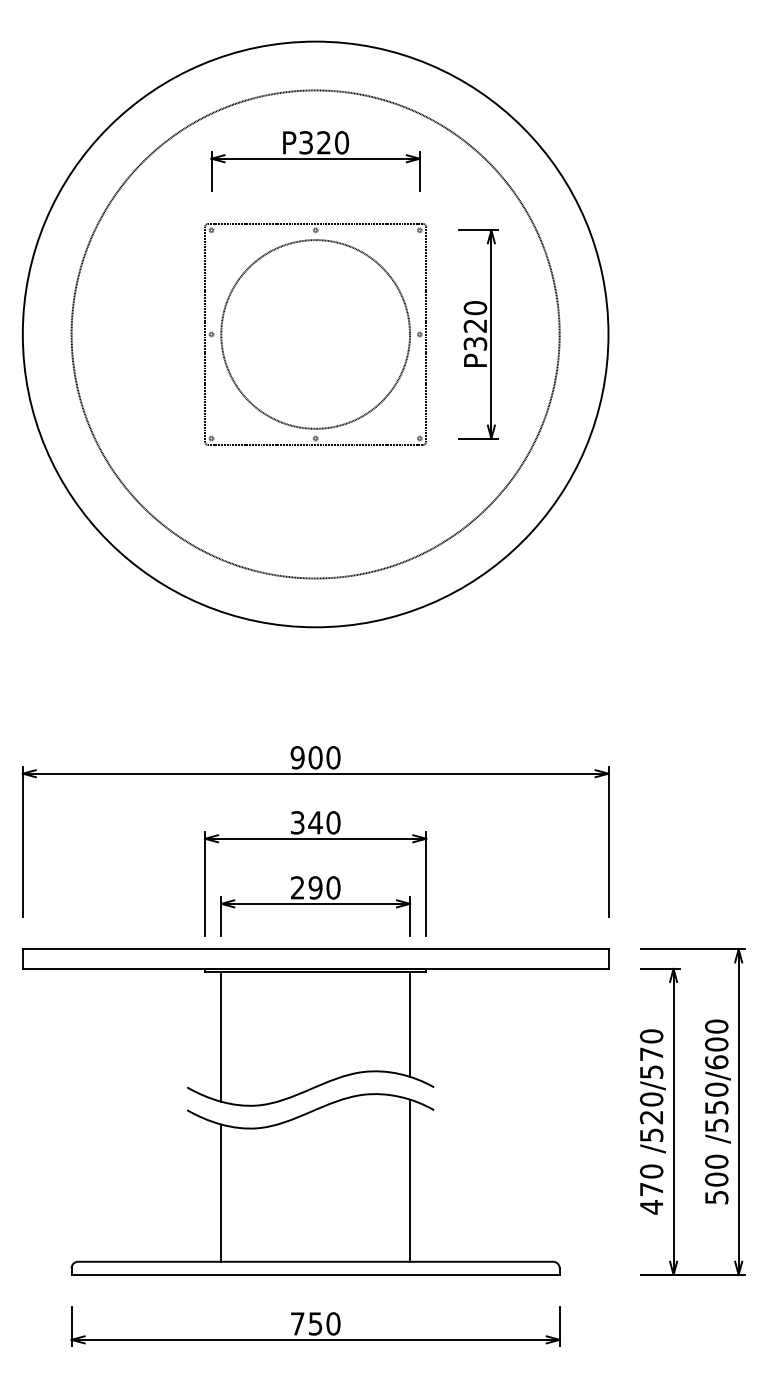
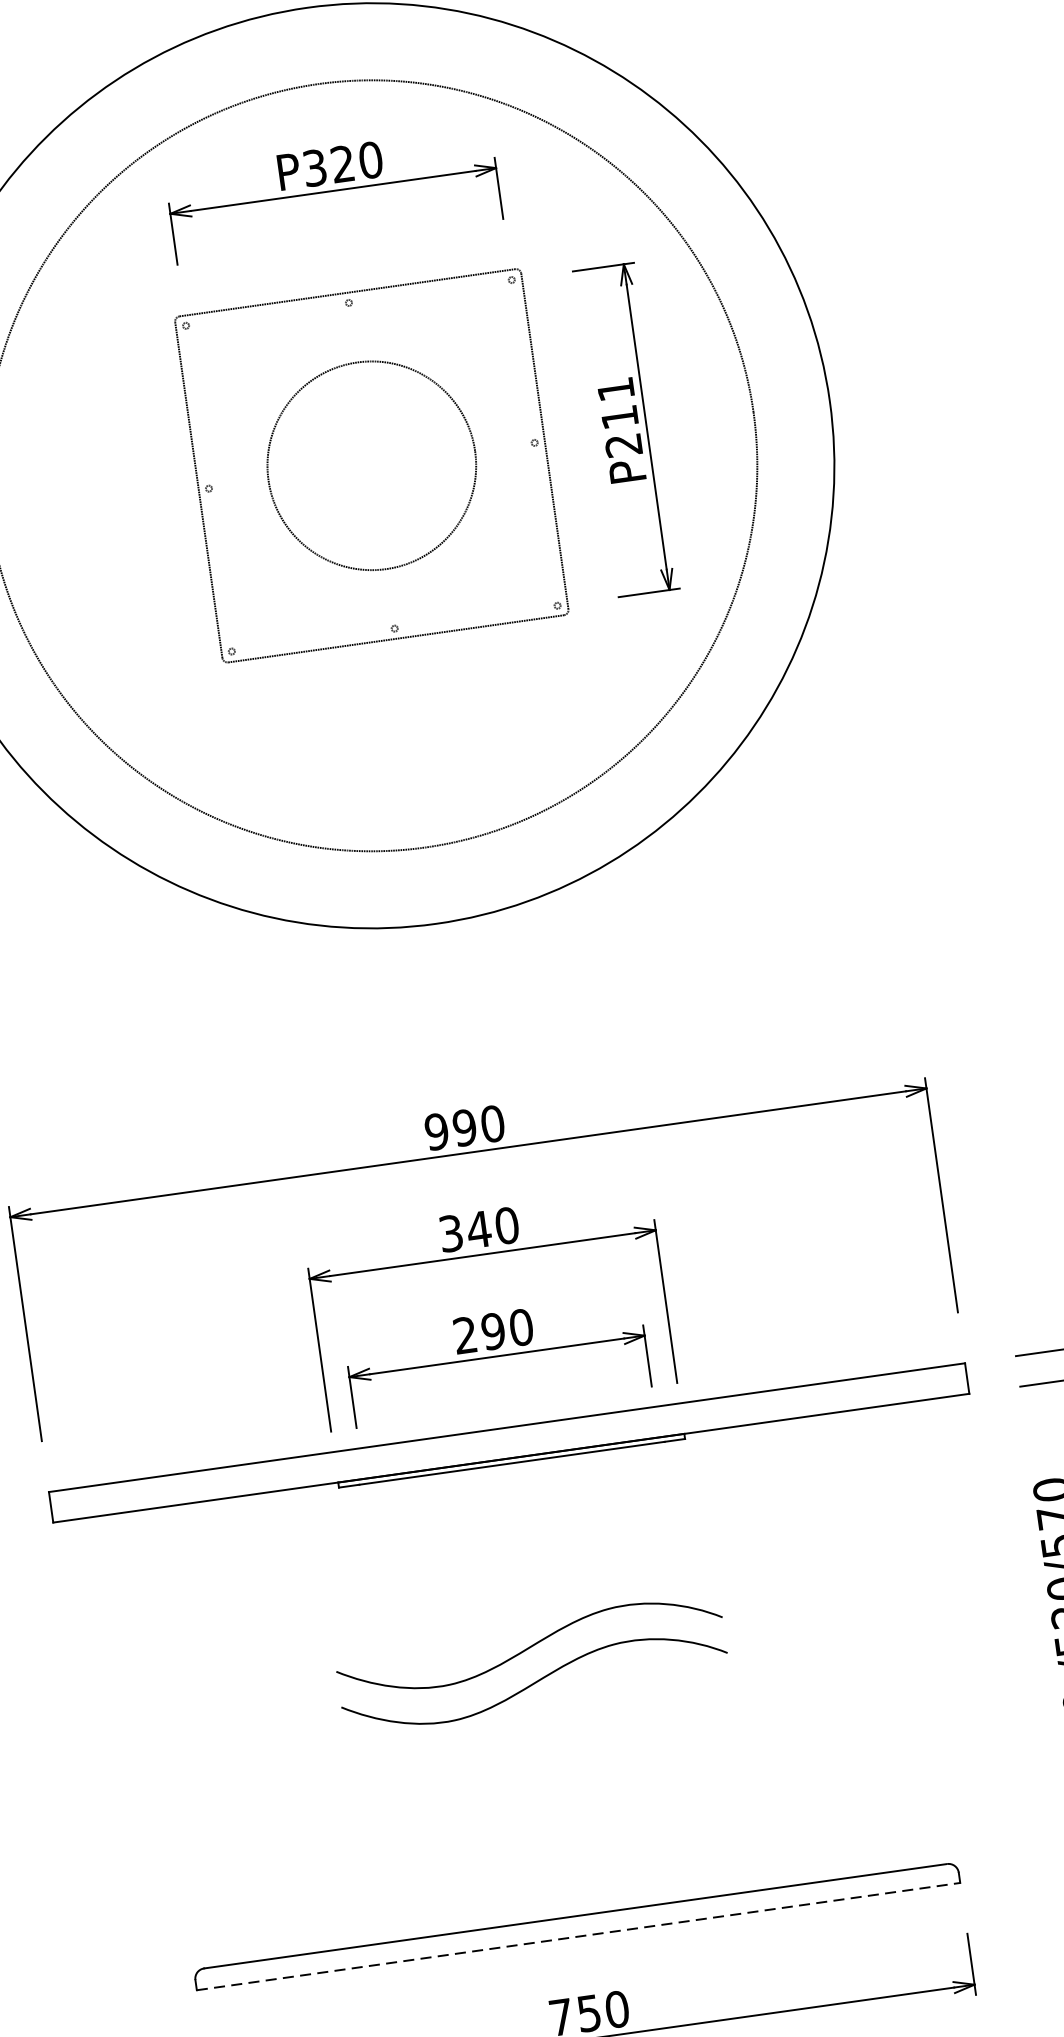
text: (475, 325) -> (619, 416), P320 -> P211
circle: (315, 334) -> (371, 465), size x0.7
text: (315, 757) -> (464, 1127), 900 -> 990
line: (410, 1024) -> (671, 1524), removed
line: (221, 1036) -> (378, 1584), removed
line: (410, 1180) -> (706, 1768), removed
line: (221, 1192) -> (413, 1828), removed
line: (316, 1274) -> (579, 1935), solid -> dashed

